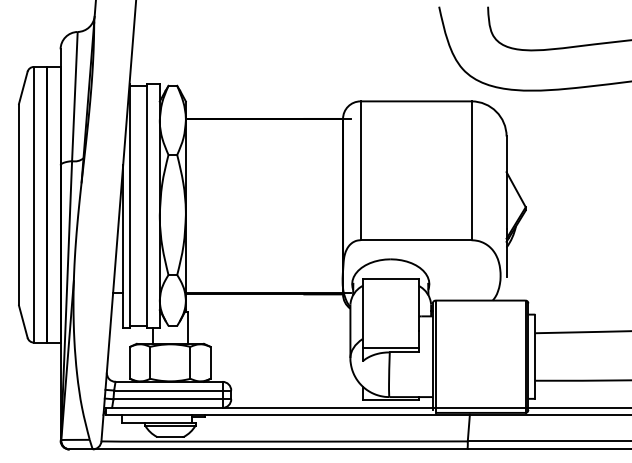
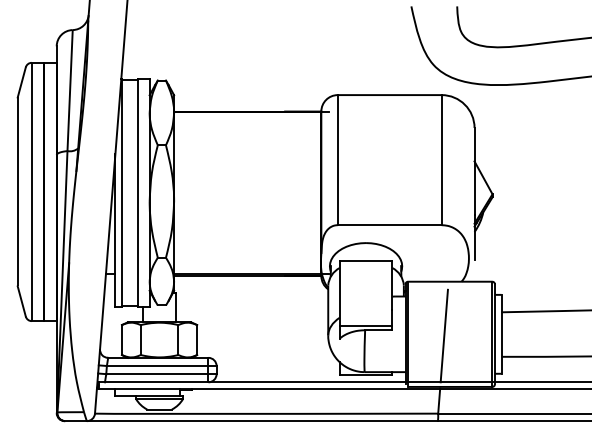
line: (473, 357) -> (443, 335), added

